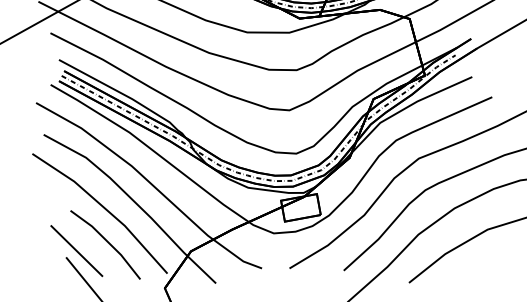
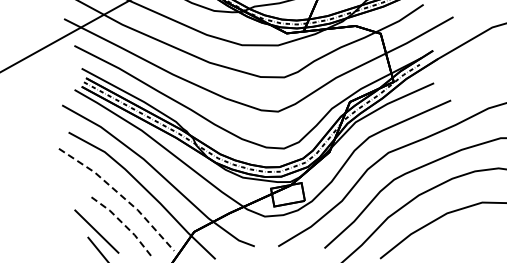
line: (104, 208) -> (120, 195), solid -> dashed
line: (108, 241) -> (123, 223), solid -> dashed

